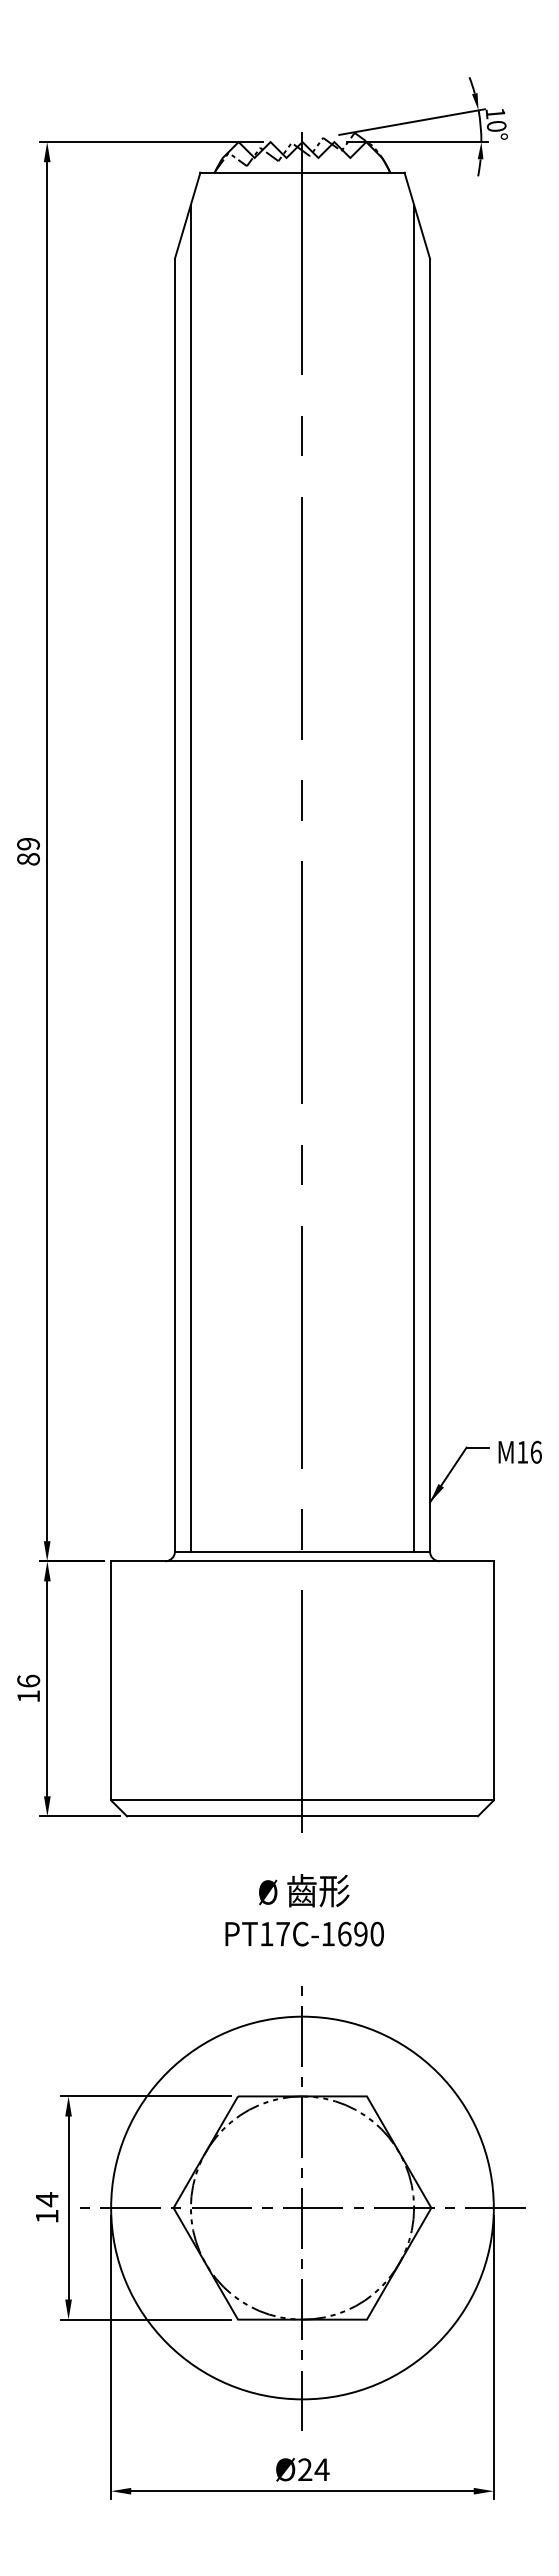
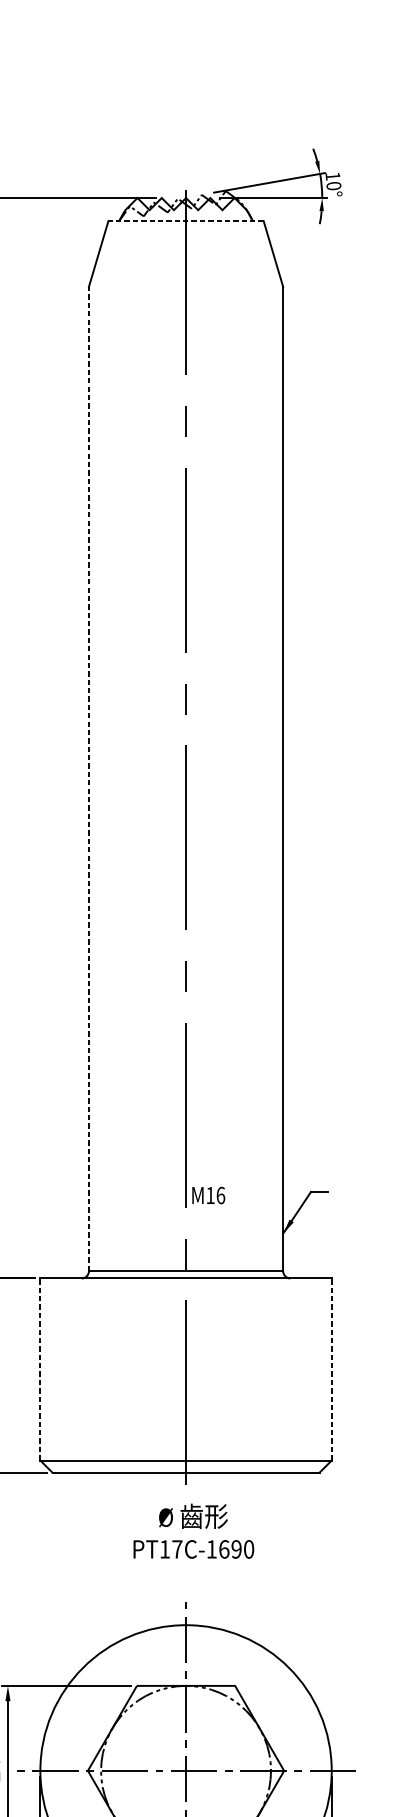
line: (301, 172) -> (185, 221), solid -> dashed
line: (190, 877) -> (100, 757), removed
line: (414, 877) -> (271, 757), removed
line: (174, 904) -> (88, 778), solid -> dashed
text: (519, 1451) -> (208, 1194), moved
line: (111, 1680) -> (40, 1369), solid -> dashed
line: (493, 1680) -> (331, 1369), solid -> dashed
text: (304, 1910) -> (193, 1531), moved

